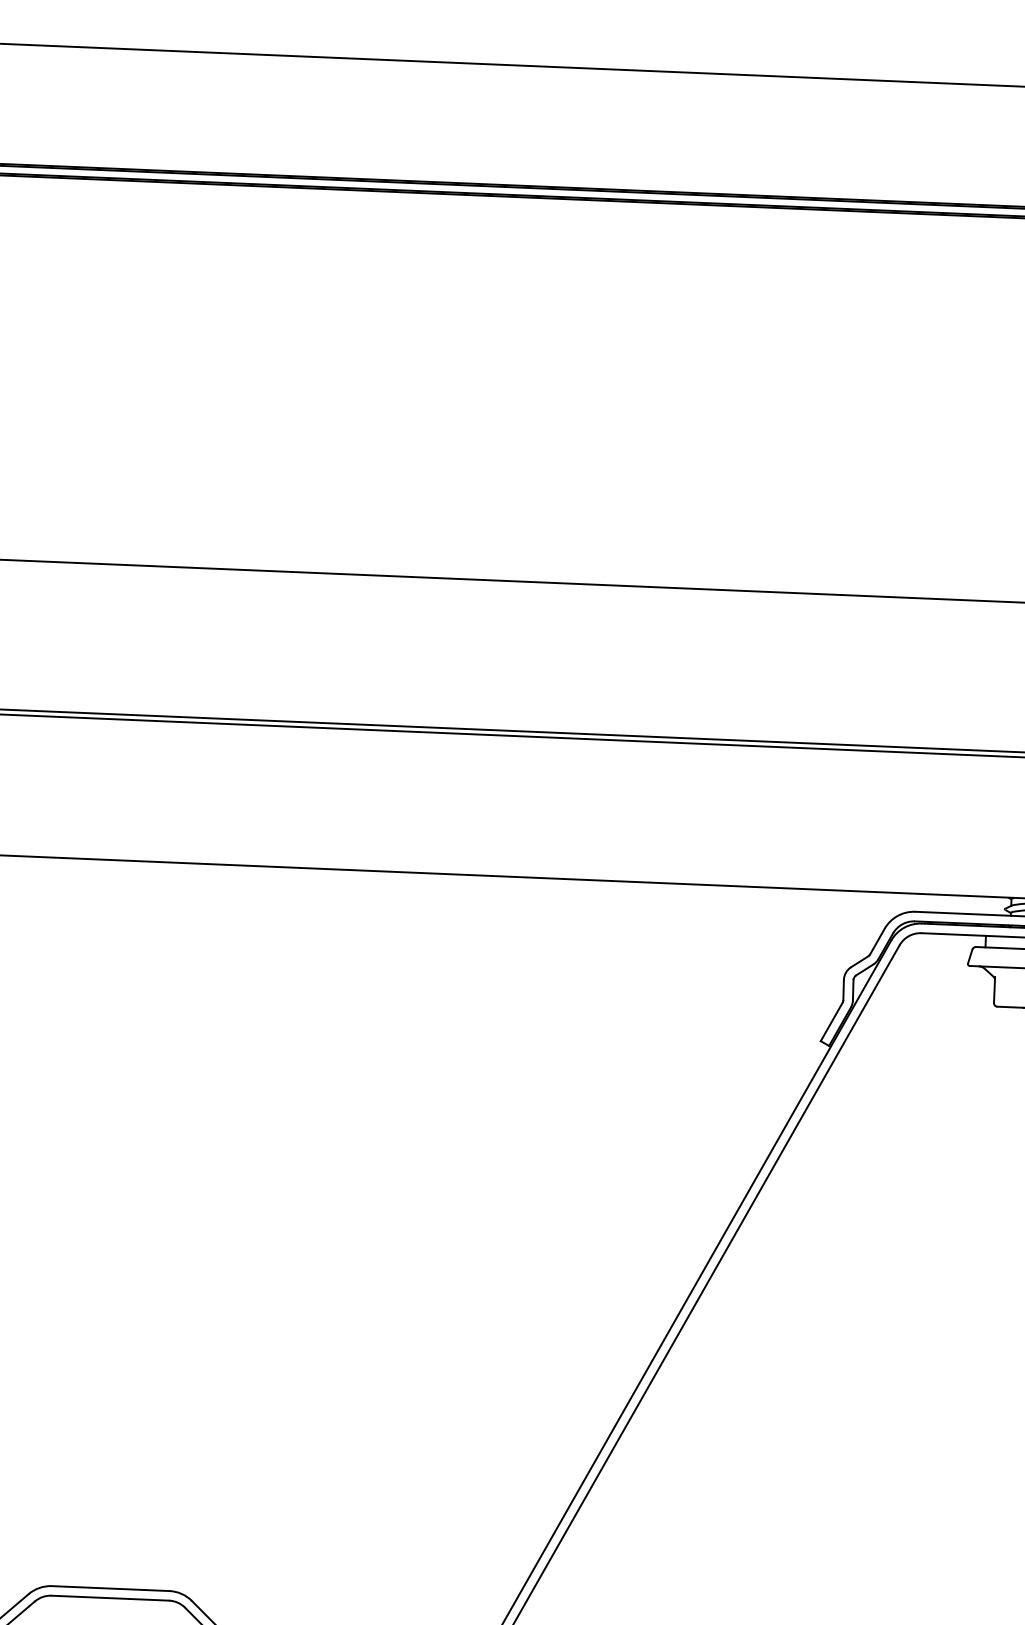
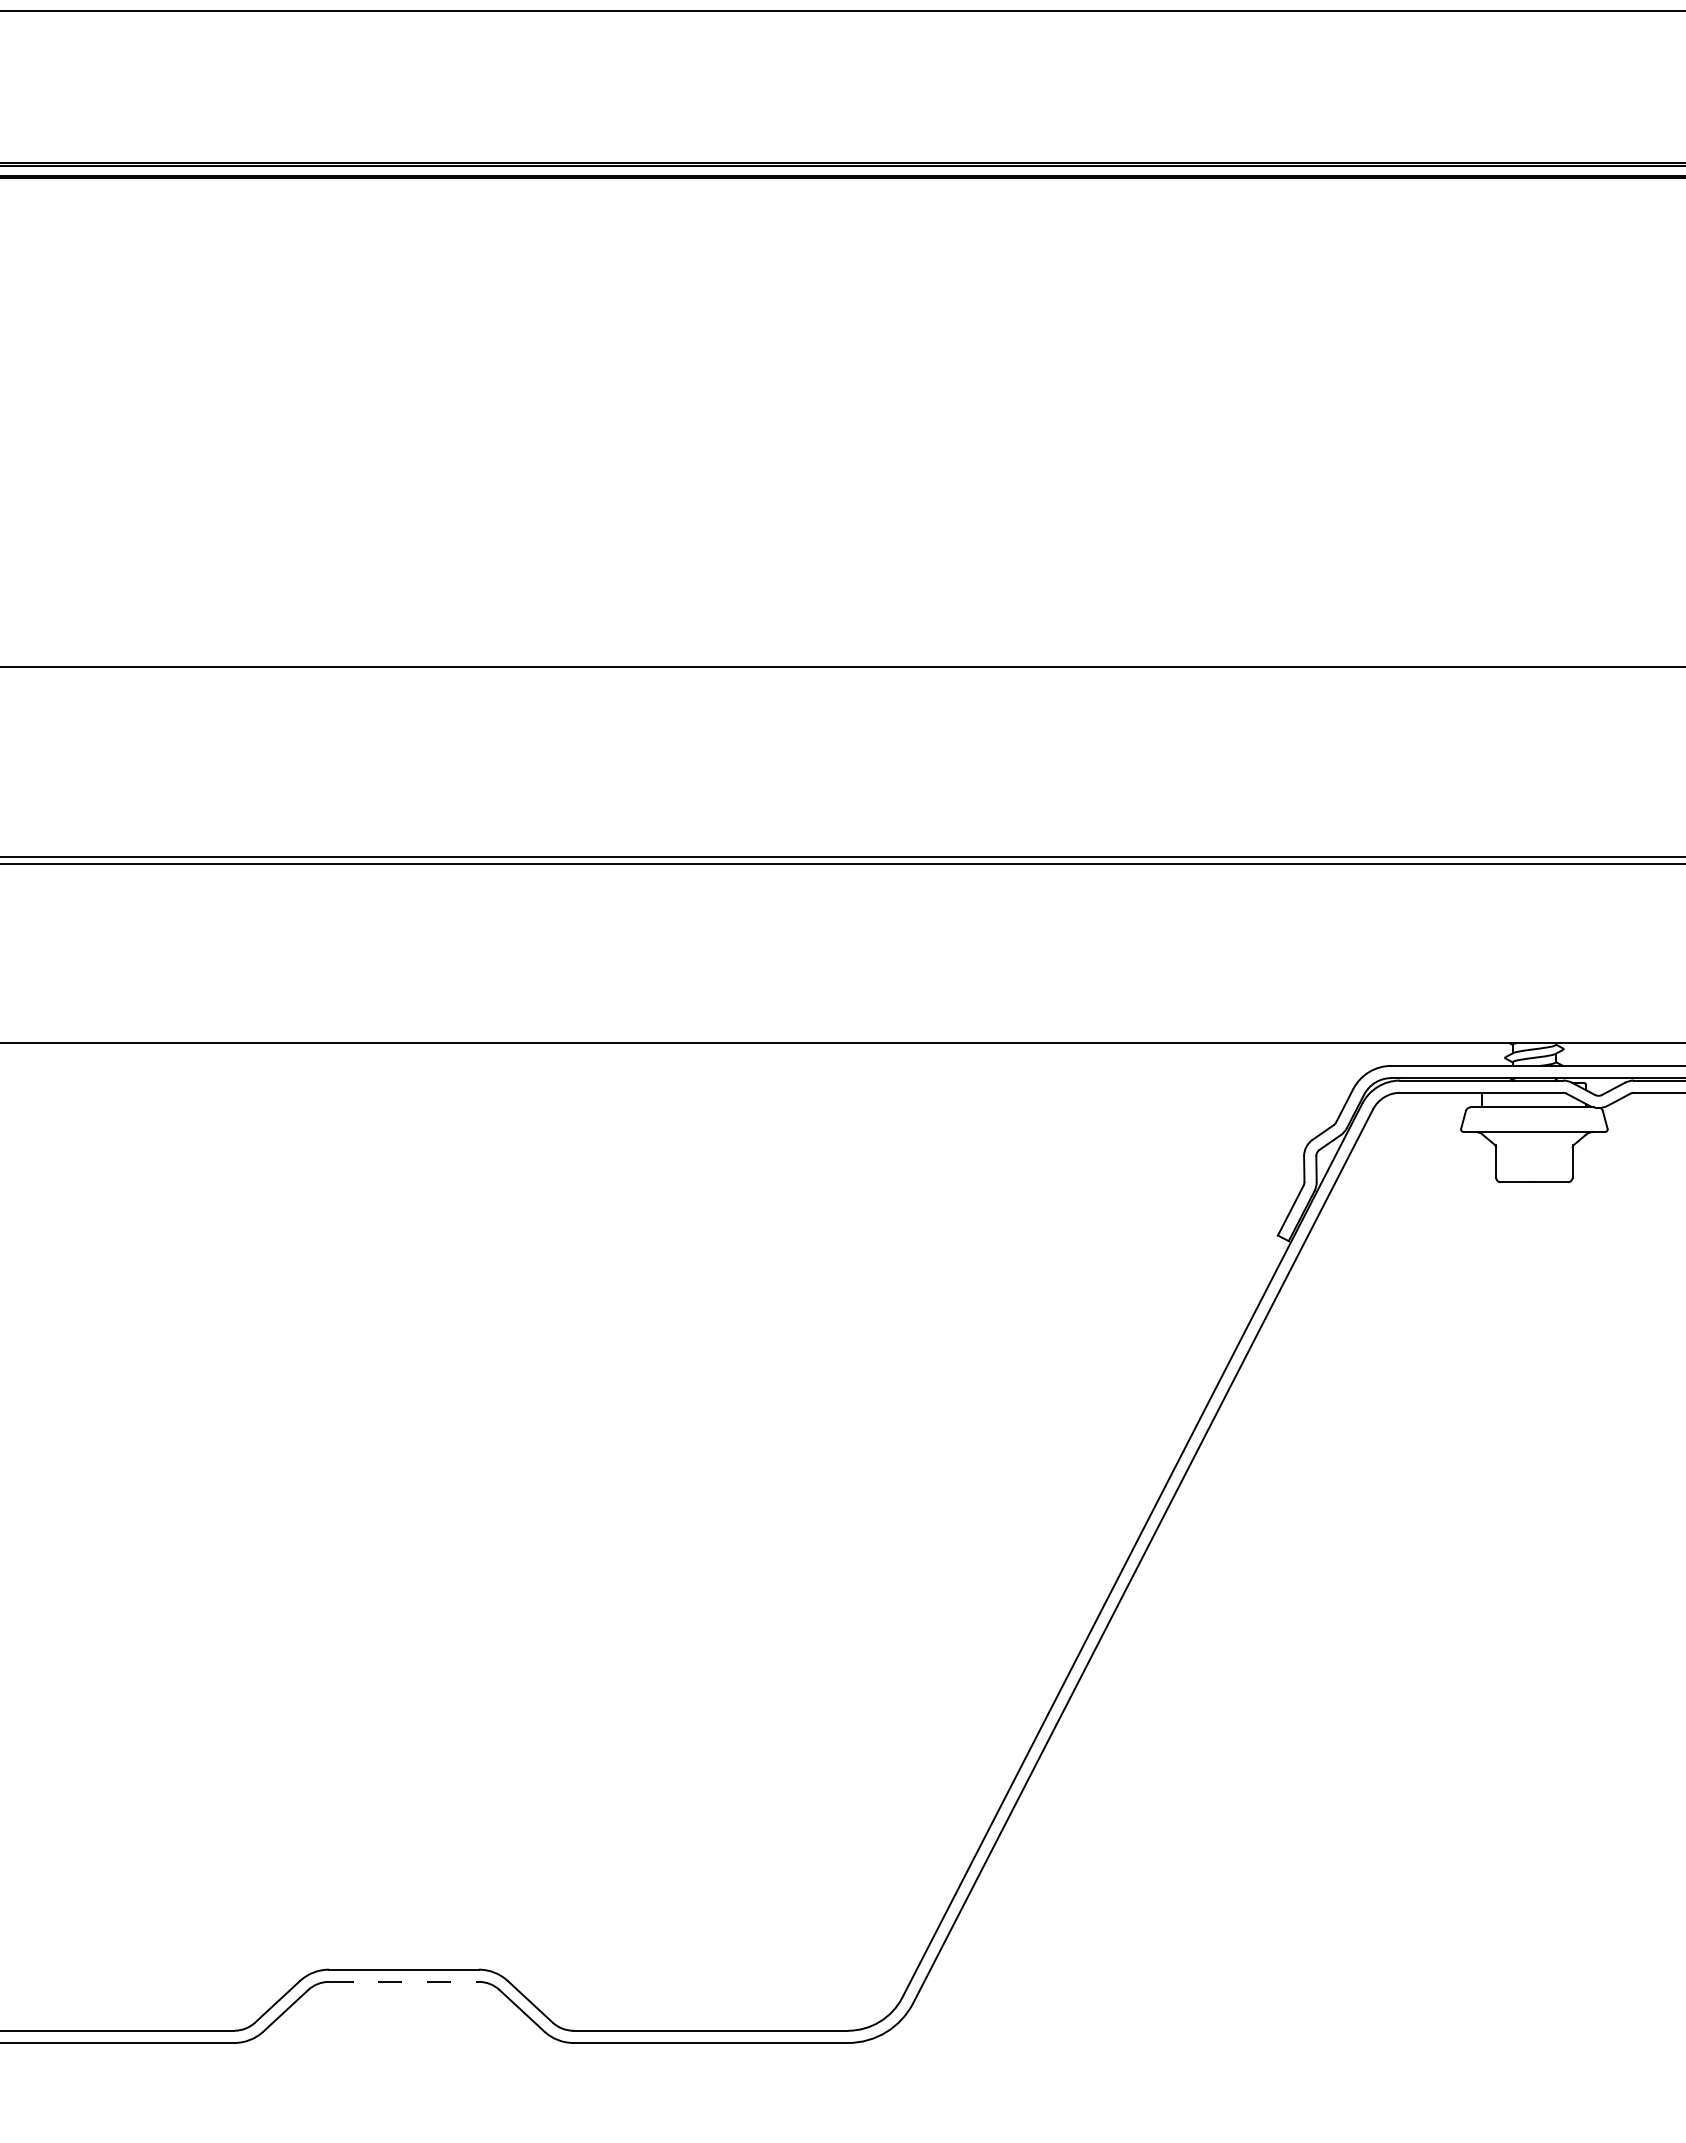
line: (109, 1597) -> (403, 1981), solid -> dashed

